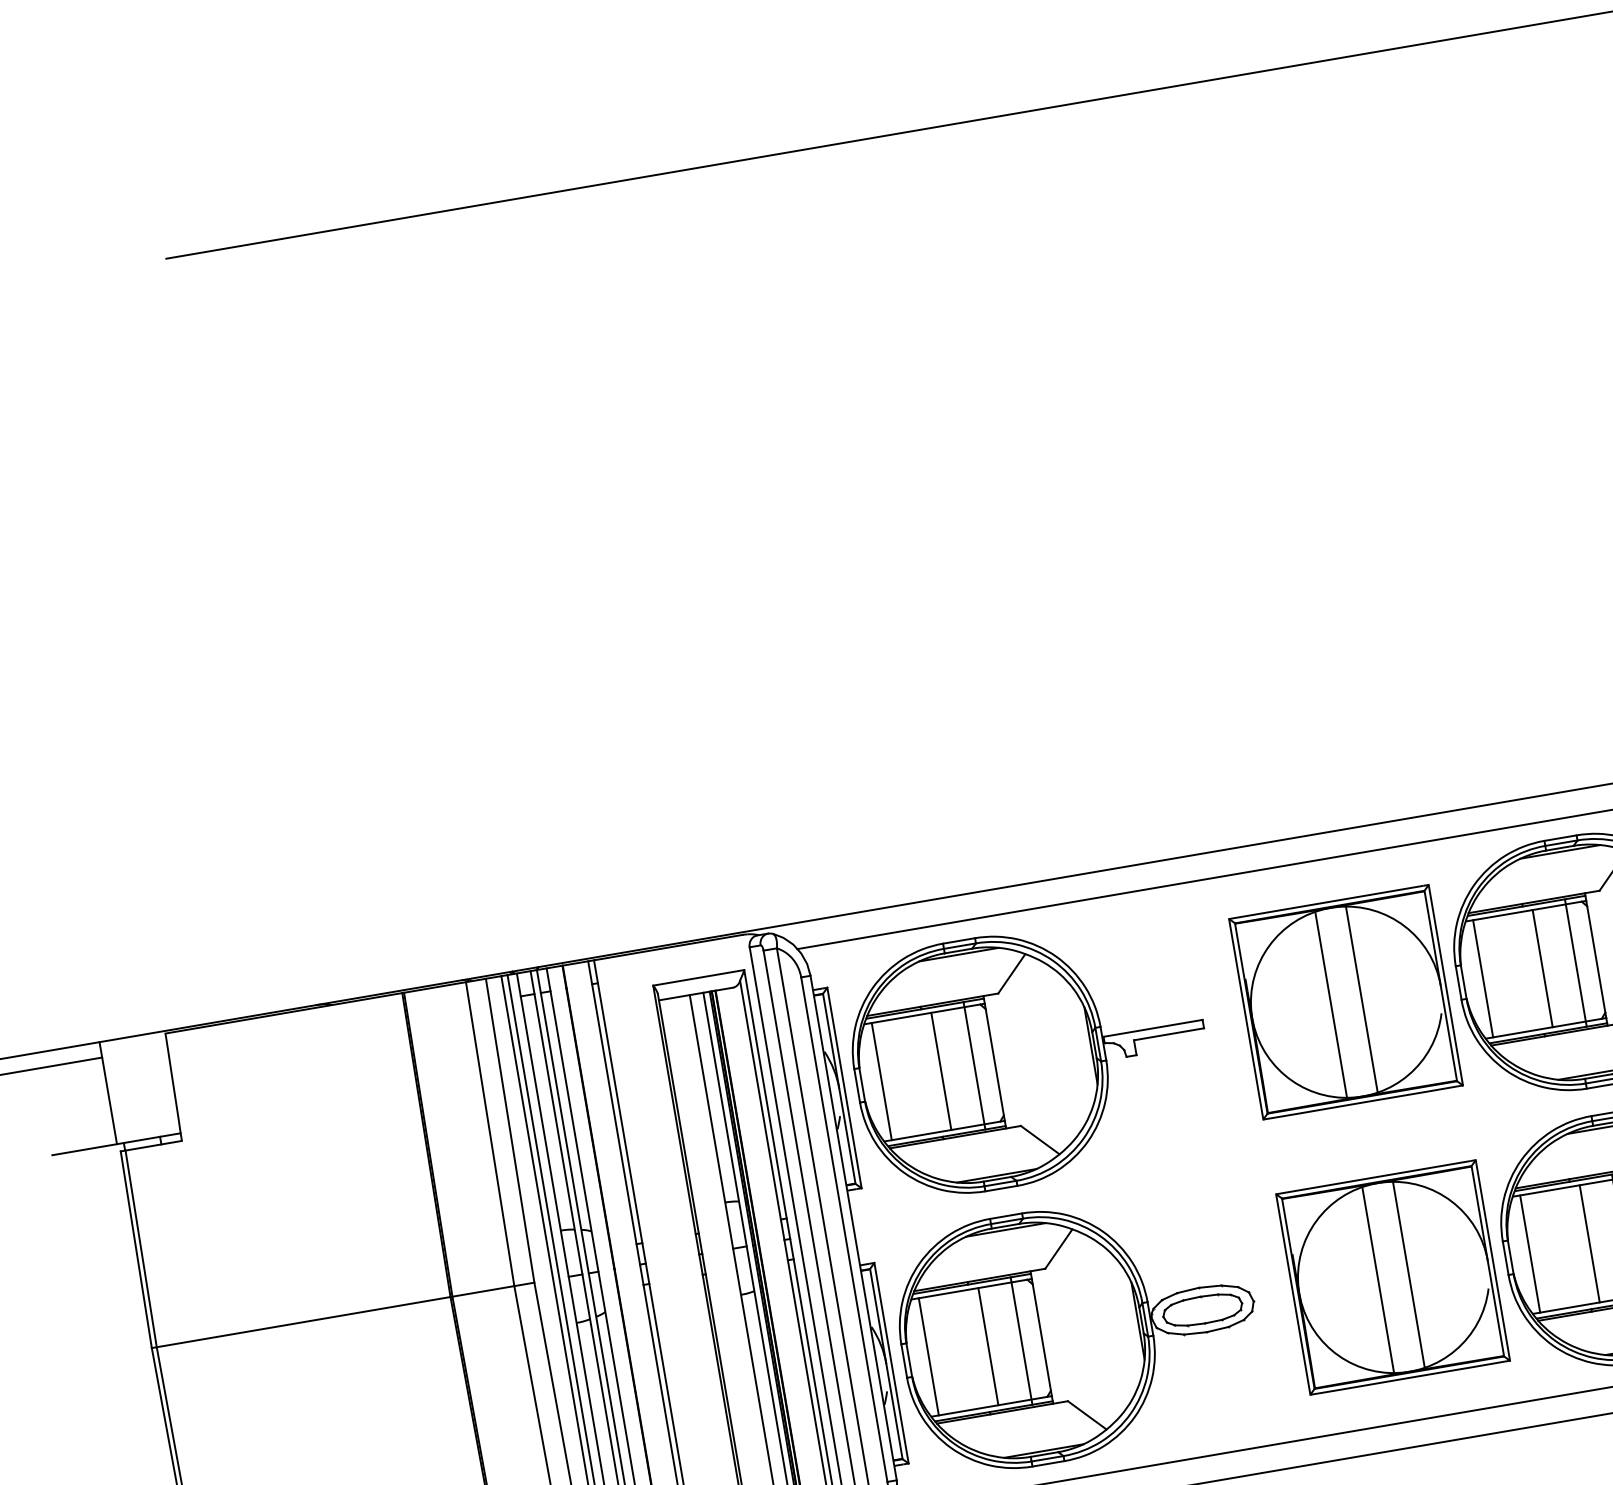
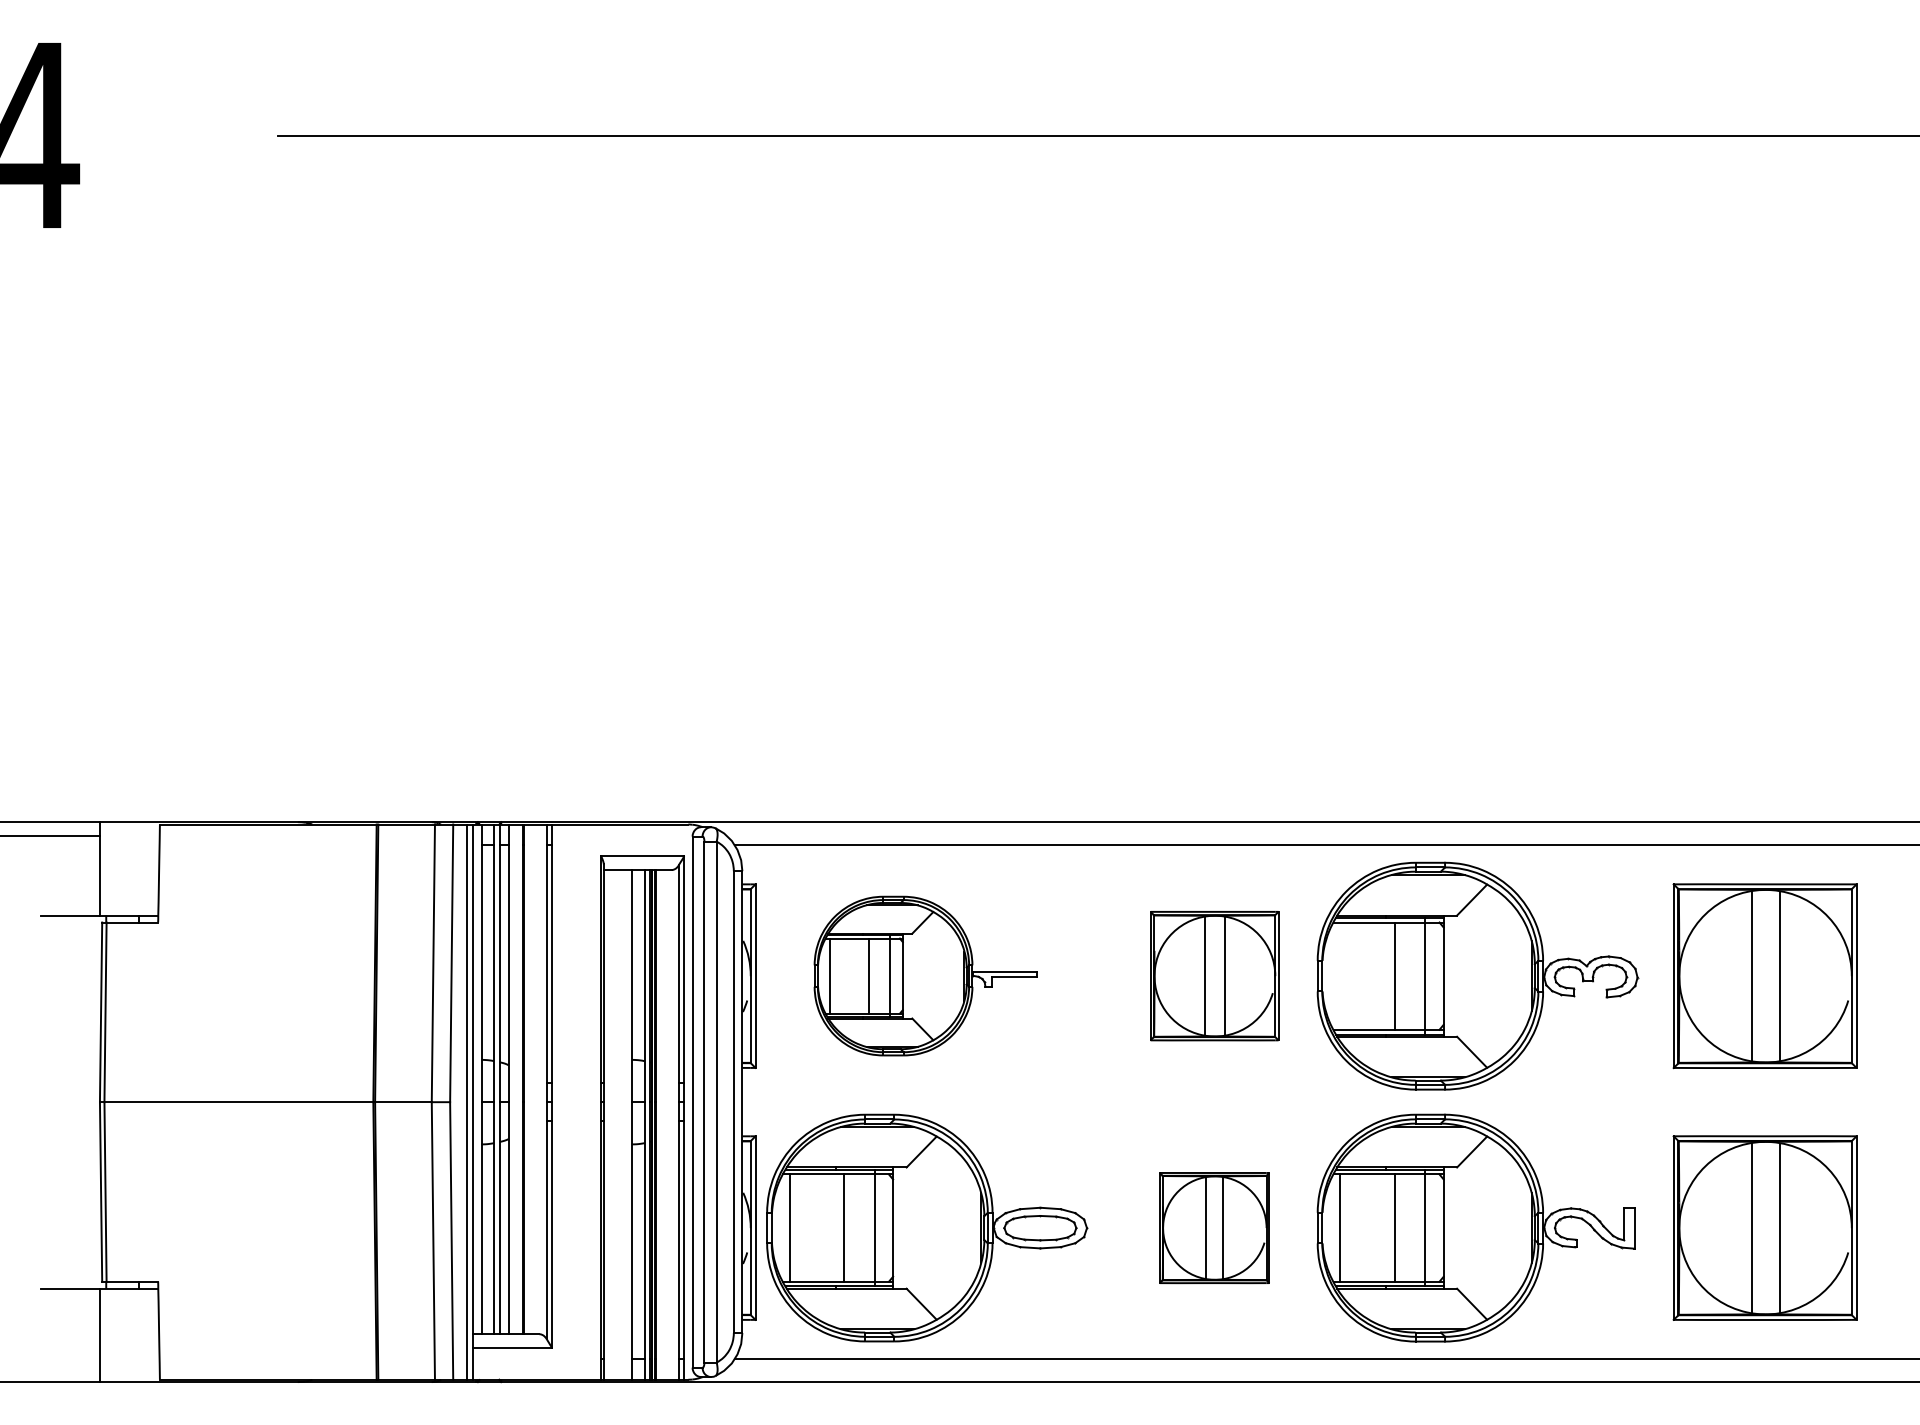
line: (1483, 978) -> (1340, 975), removed
part: (1345, 1001) -> (1214, 975), size x0.7
part: (1030, 1055) -> (925, 975), size x0.7
part: (1392, 1276) -> (1214, 1227), size x0.6

